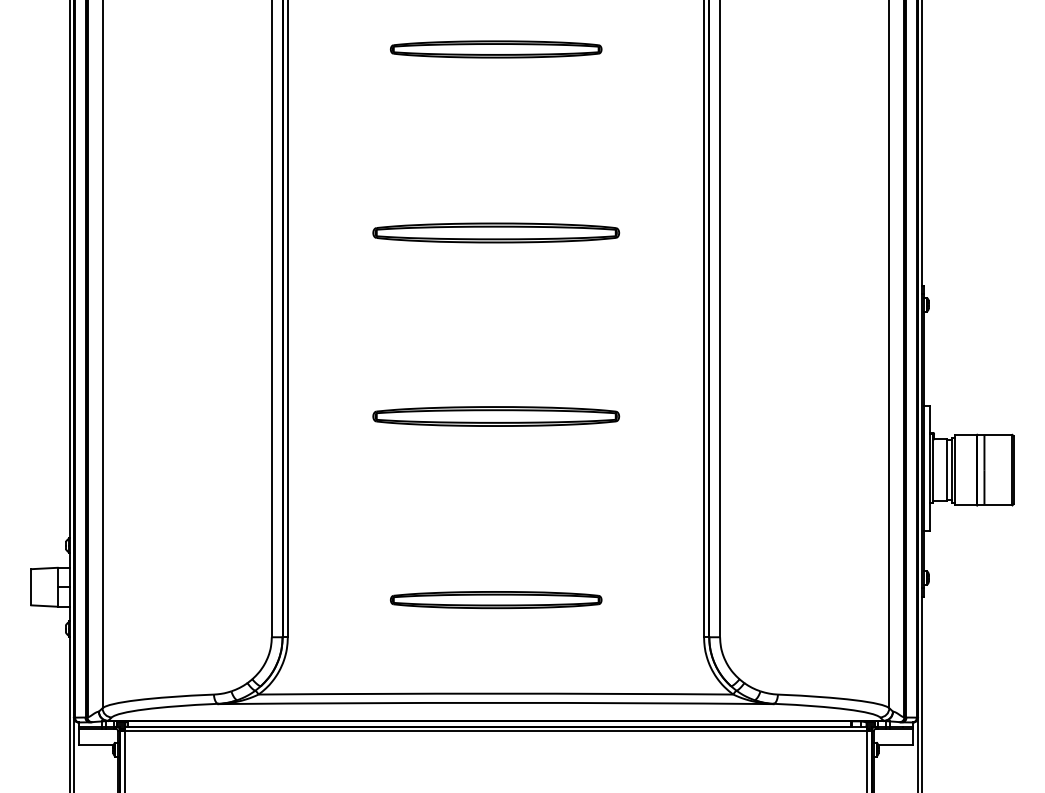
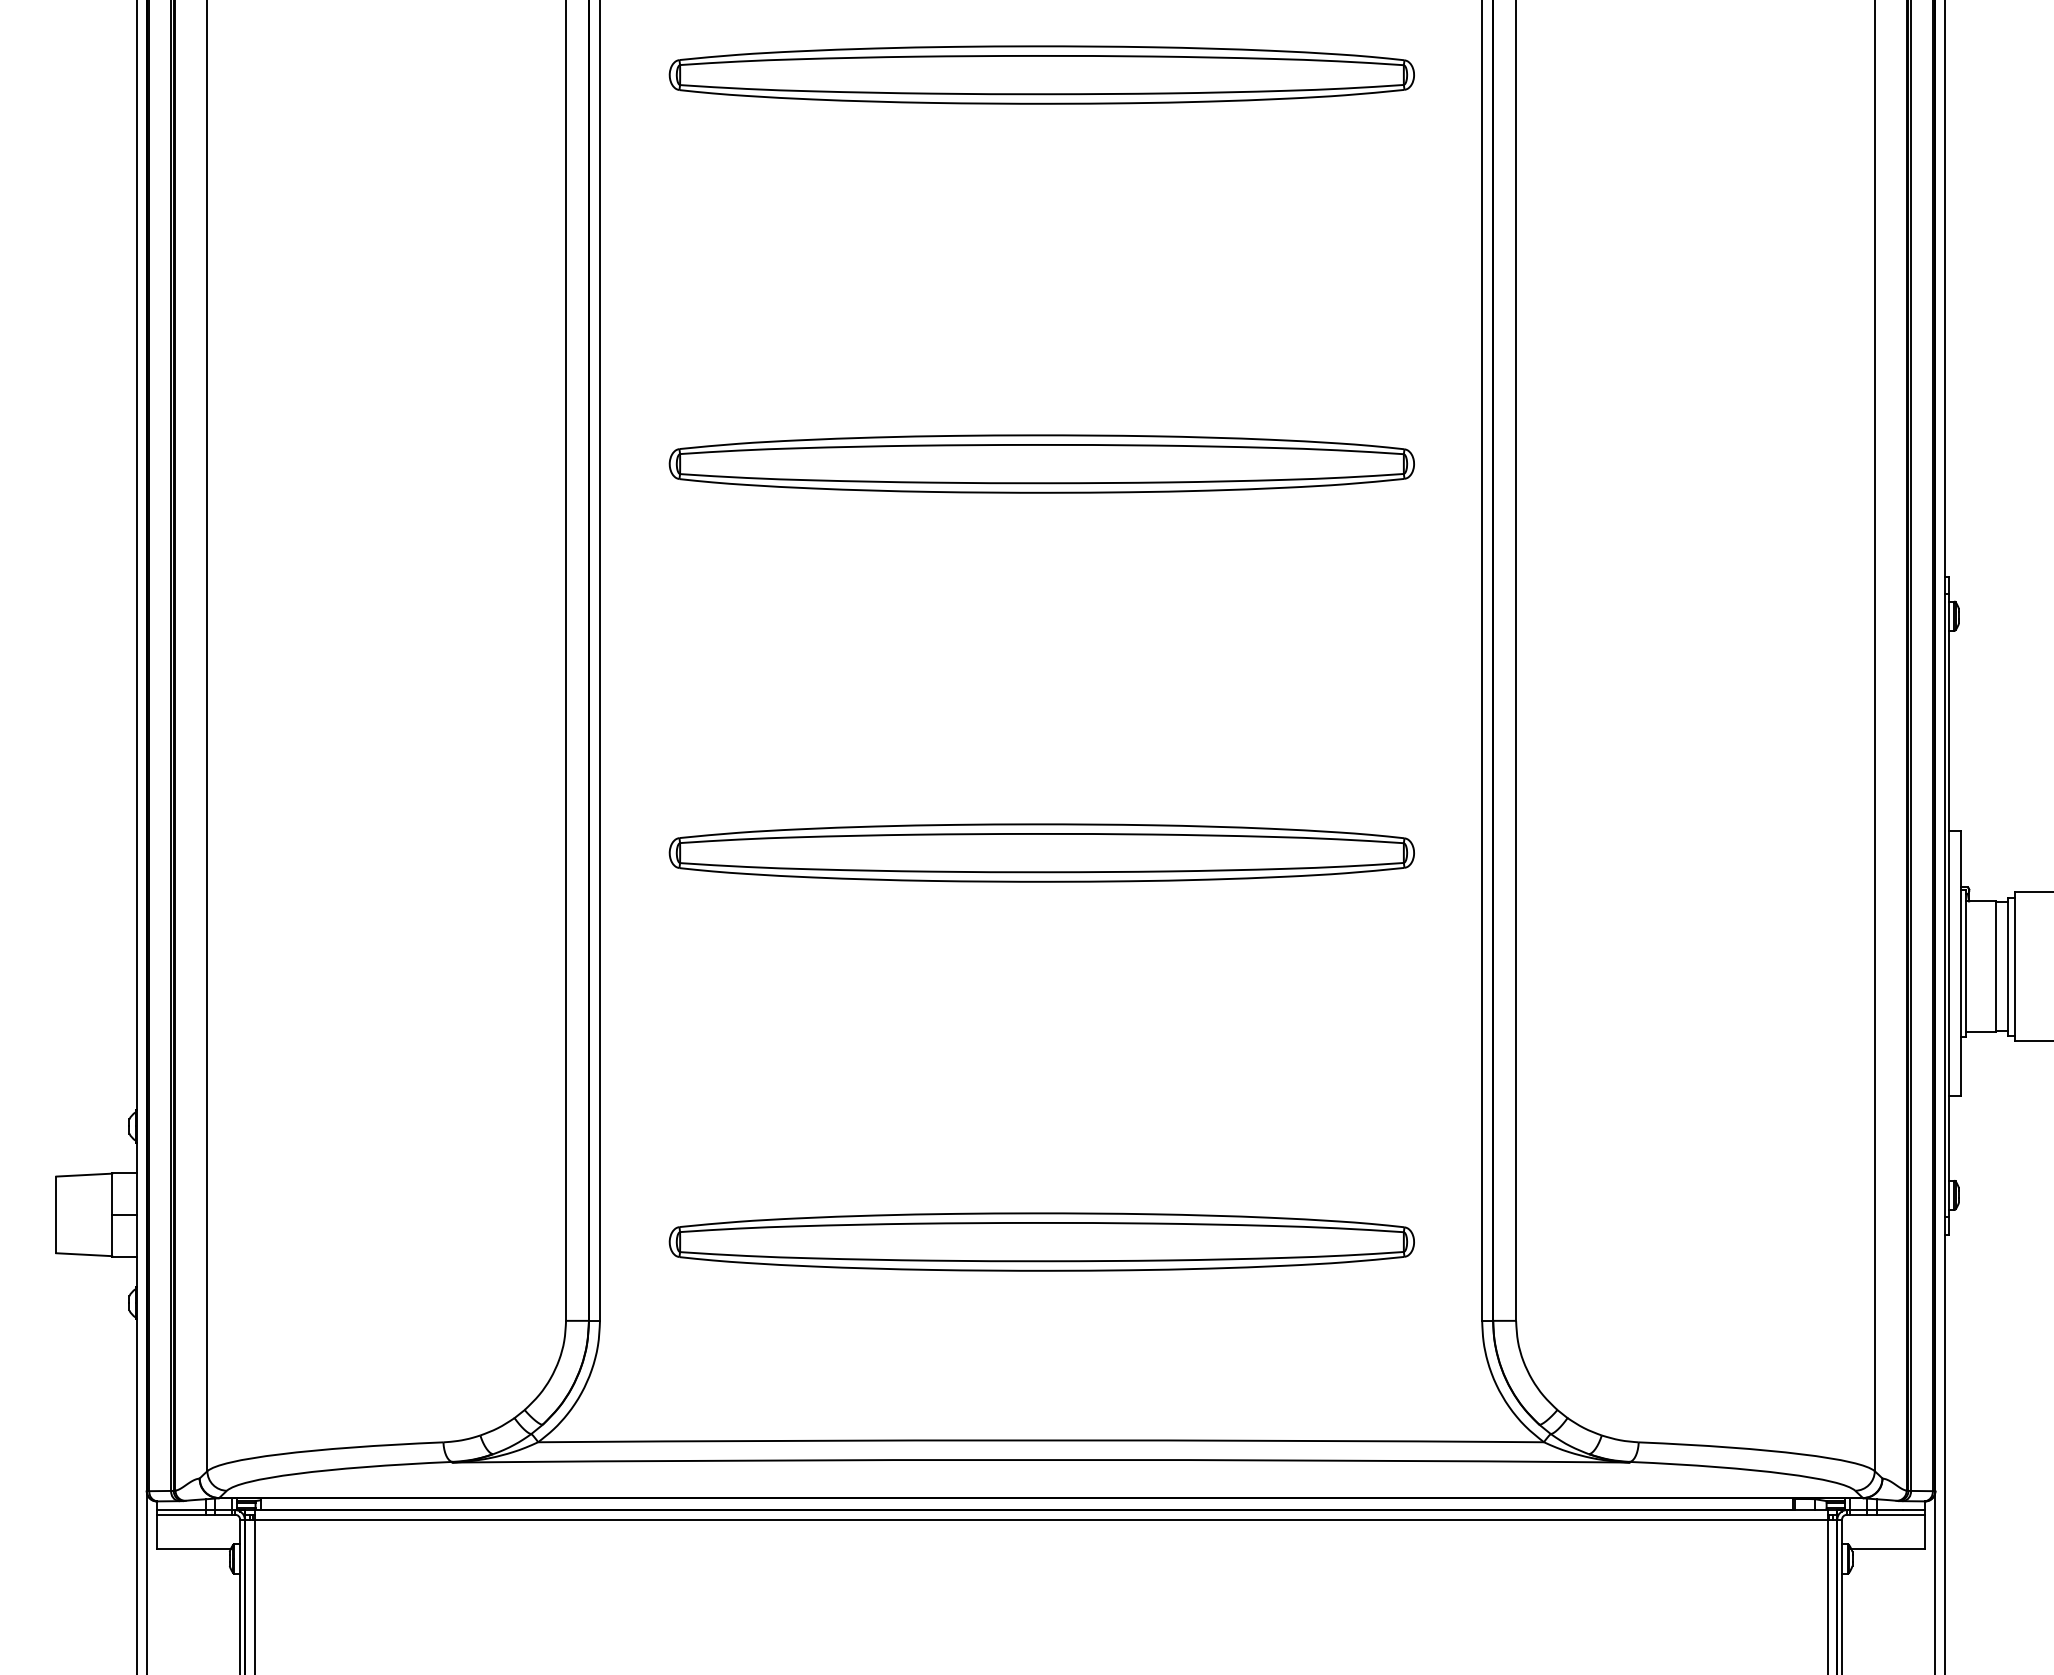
part: (495, 49) -> (1040, 75), size x1.67
part: (495, 232) -> (1040, 463), size x1.43
part: (495, 416) -> (1040, 852), size x1.43
part: (495, 599) -> (1040, 1240), size x1.67

